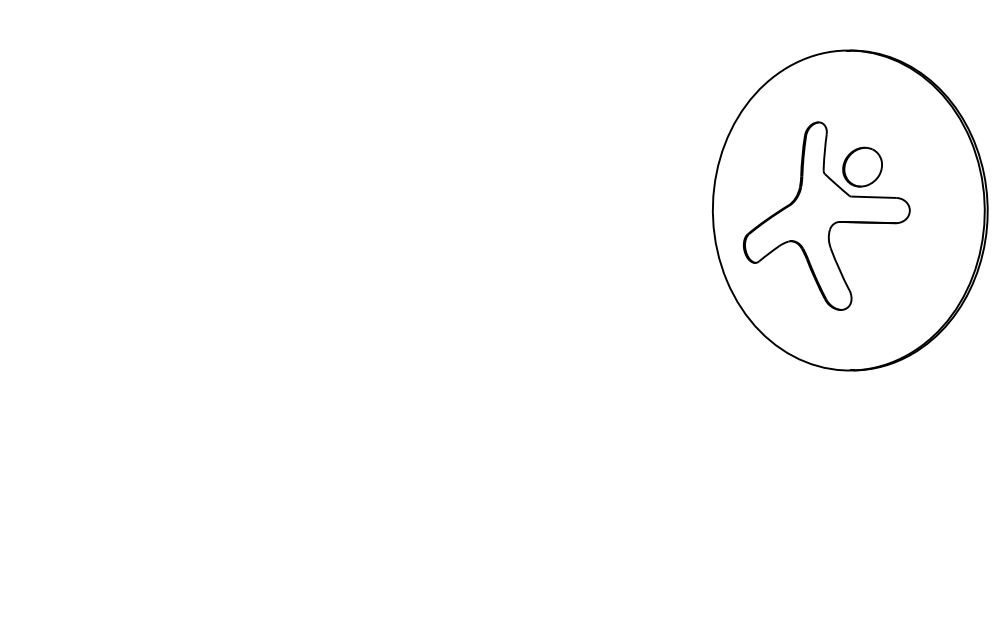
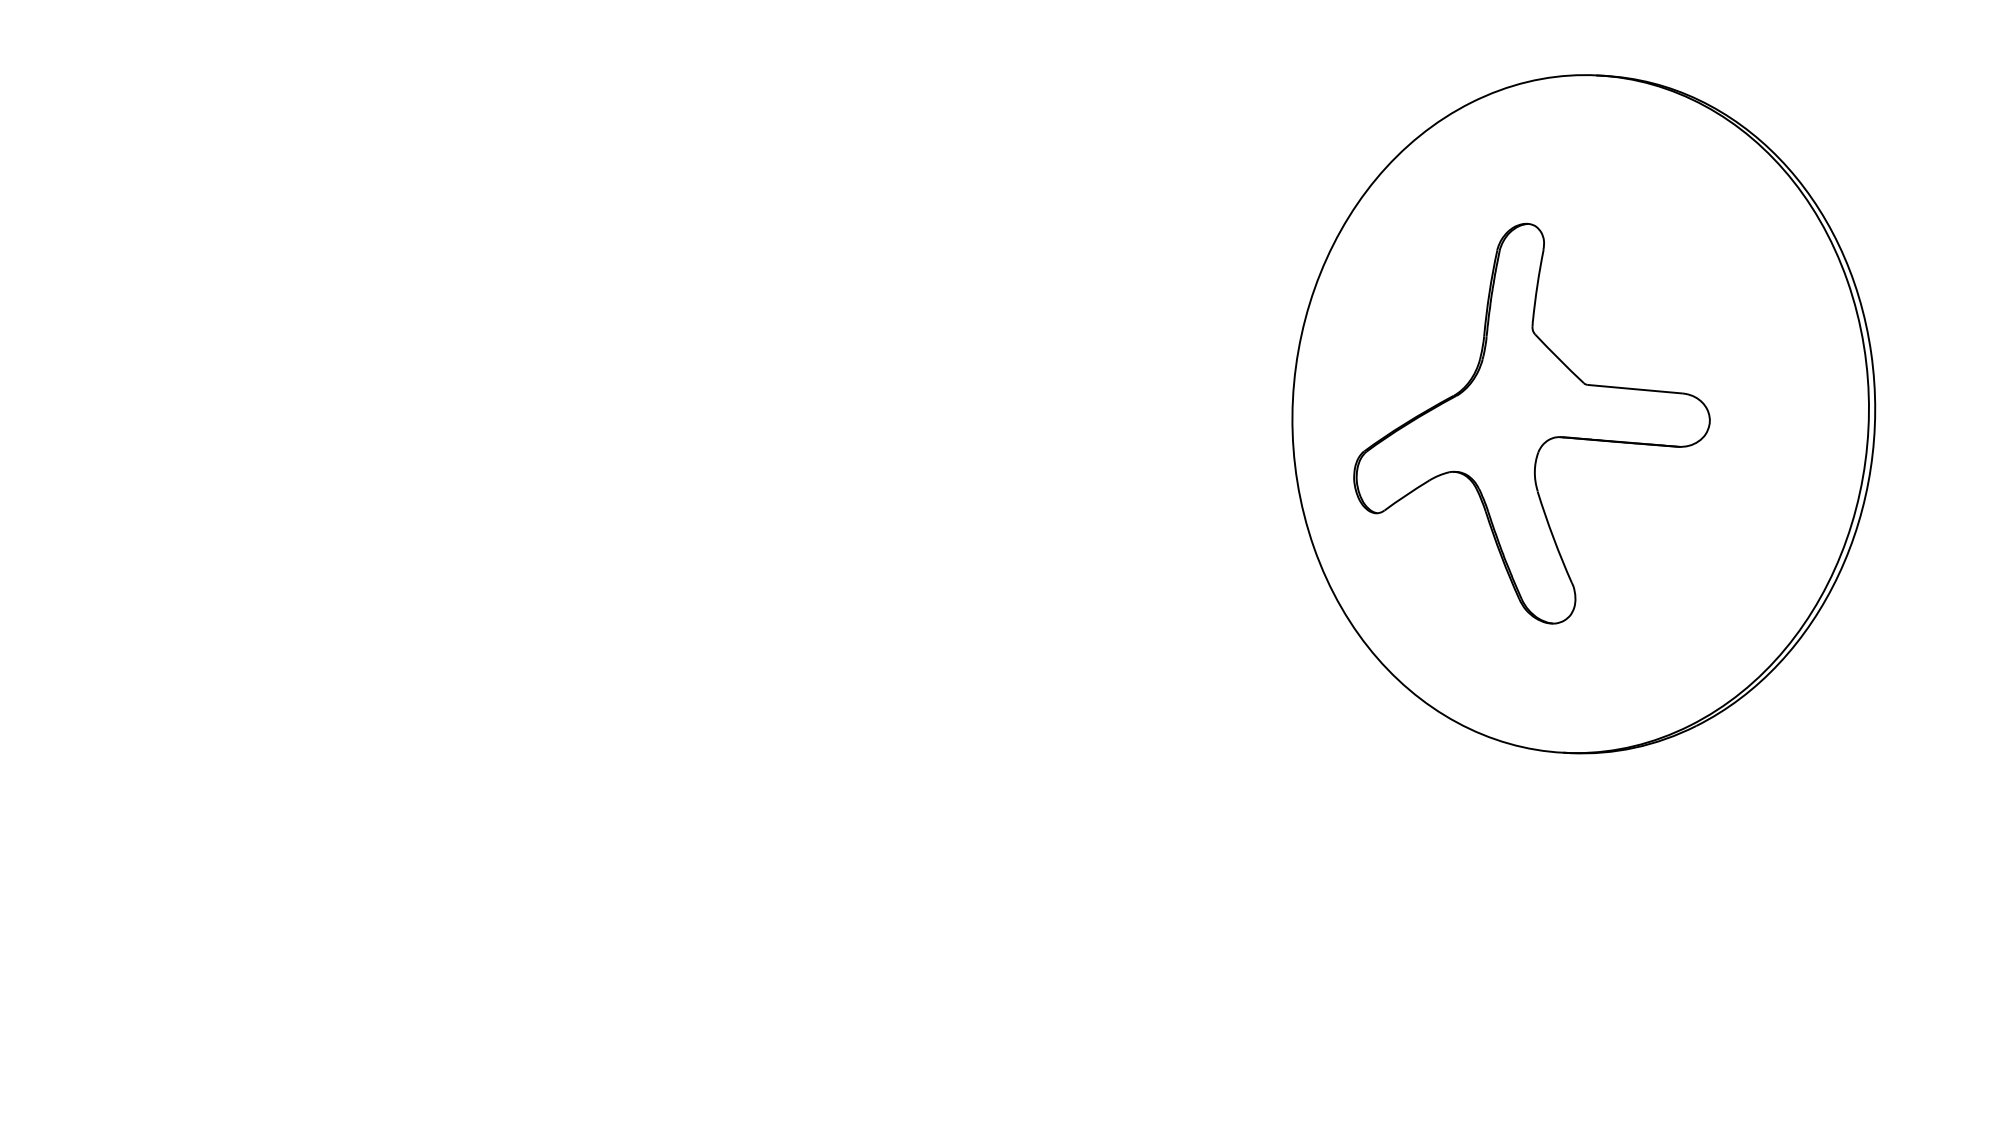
part: (862, 166) -> (1615, 322), removed

